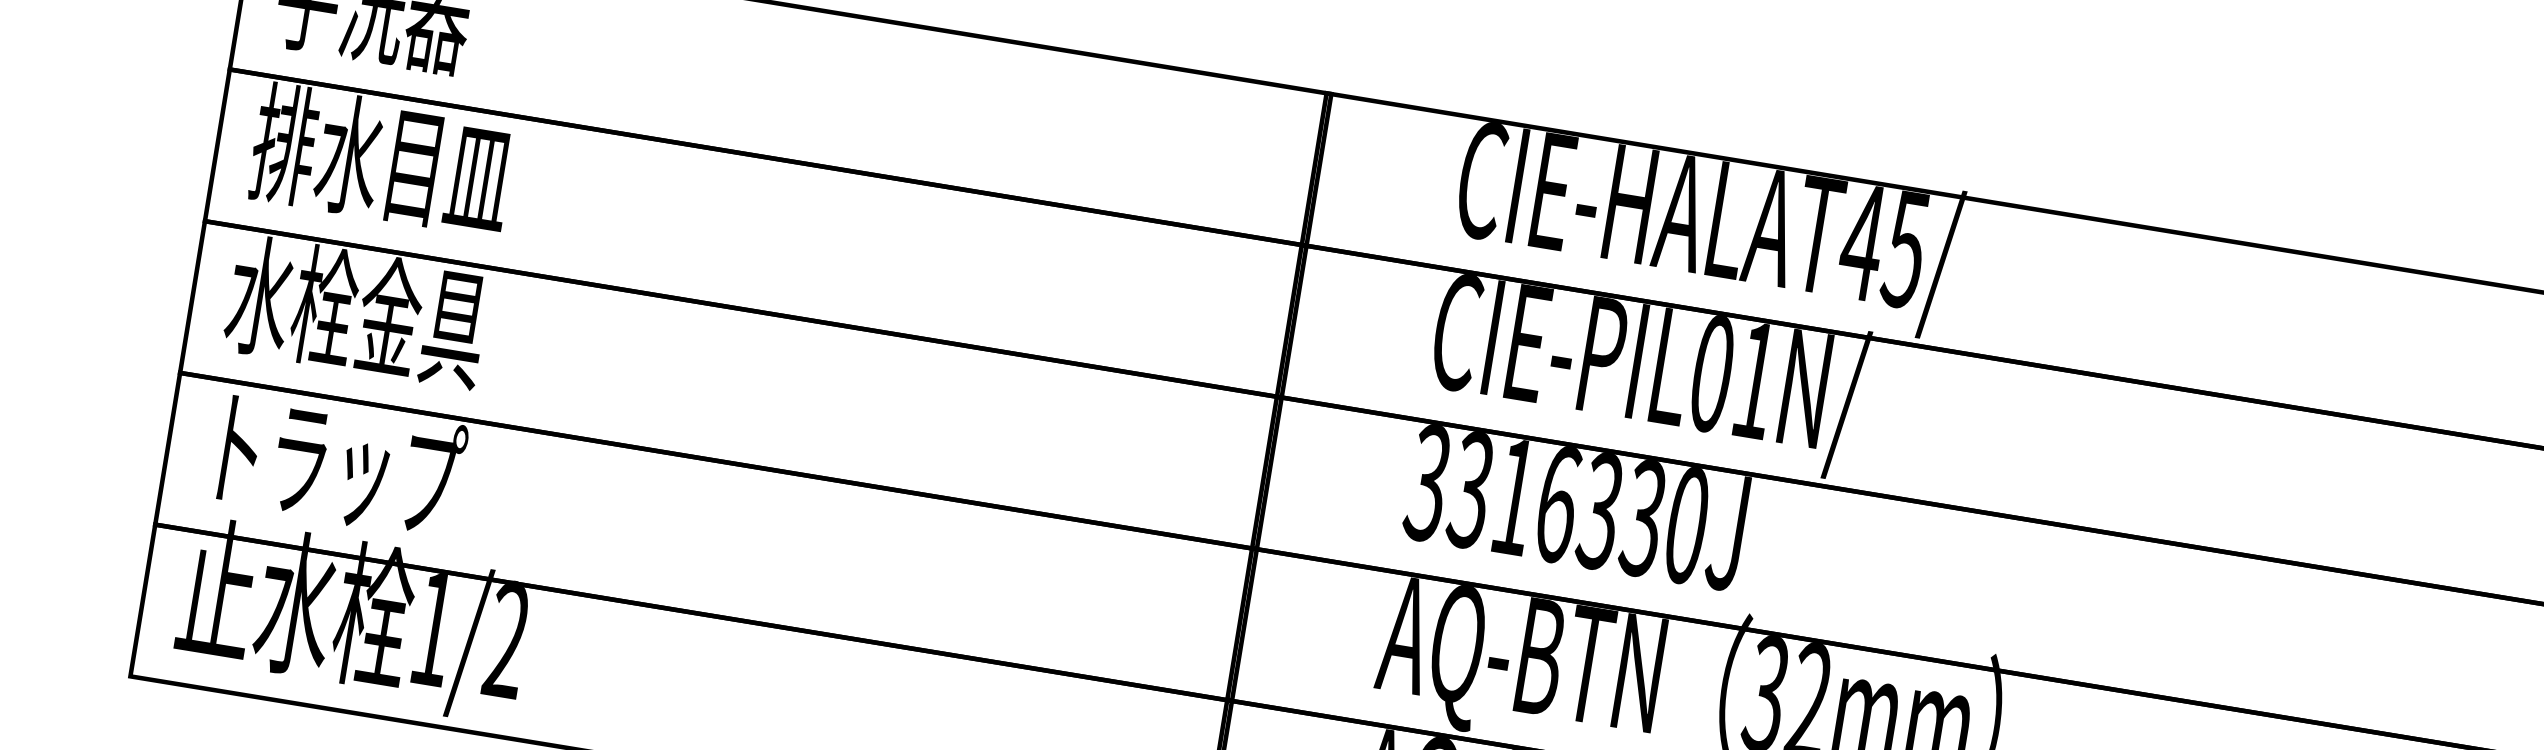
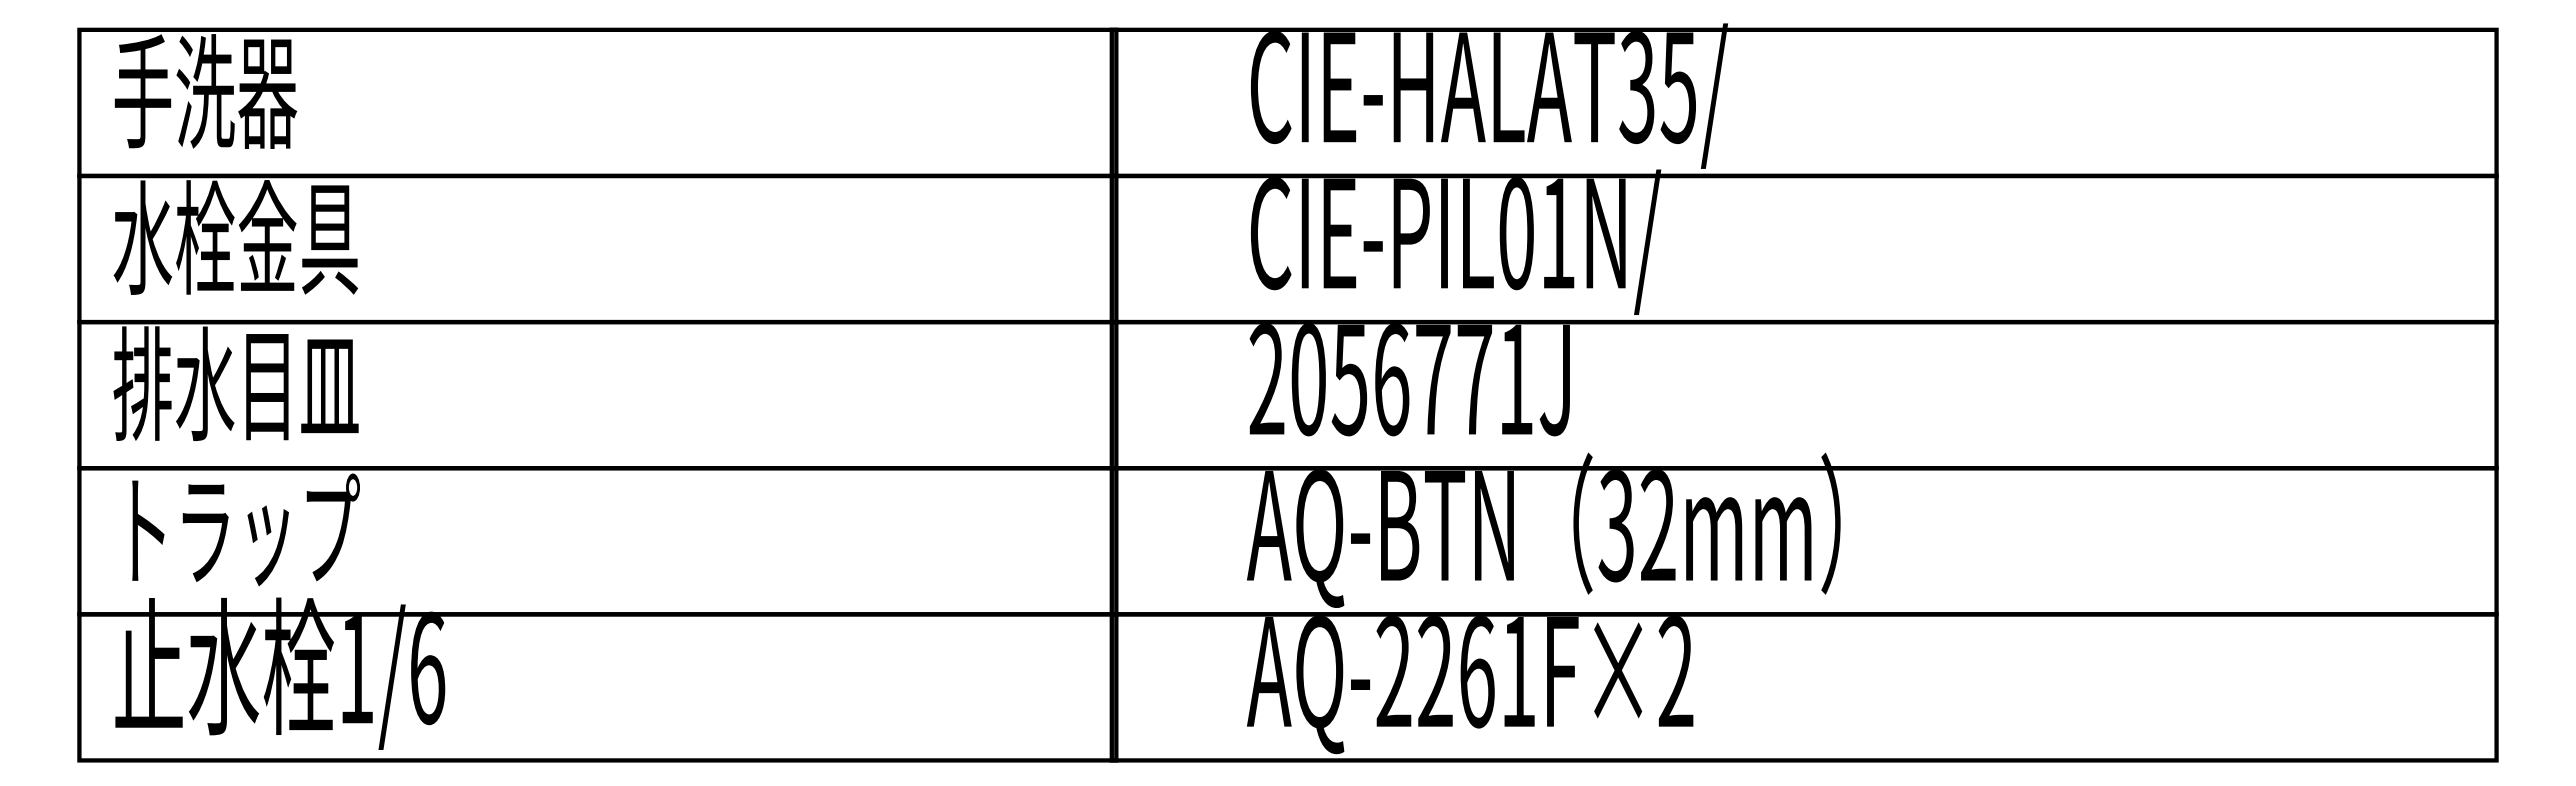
text: (381, 159) -> (235, 237), 排水目皿 -> 水栓金具
text: (1862, 243) -> (1637, 88), CIE-HALAT45/ -> CIE-HALAT35/
text: (356, 311) -> (235, 383), 水栓金具 -> 排水目皿
text: (1556, 504) -> (1390, 380), 3316330J -> 2056771J
text: (507, 640) -> (427, 668), 1/2 -> 1/6

